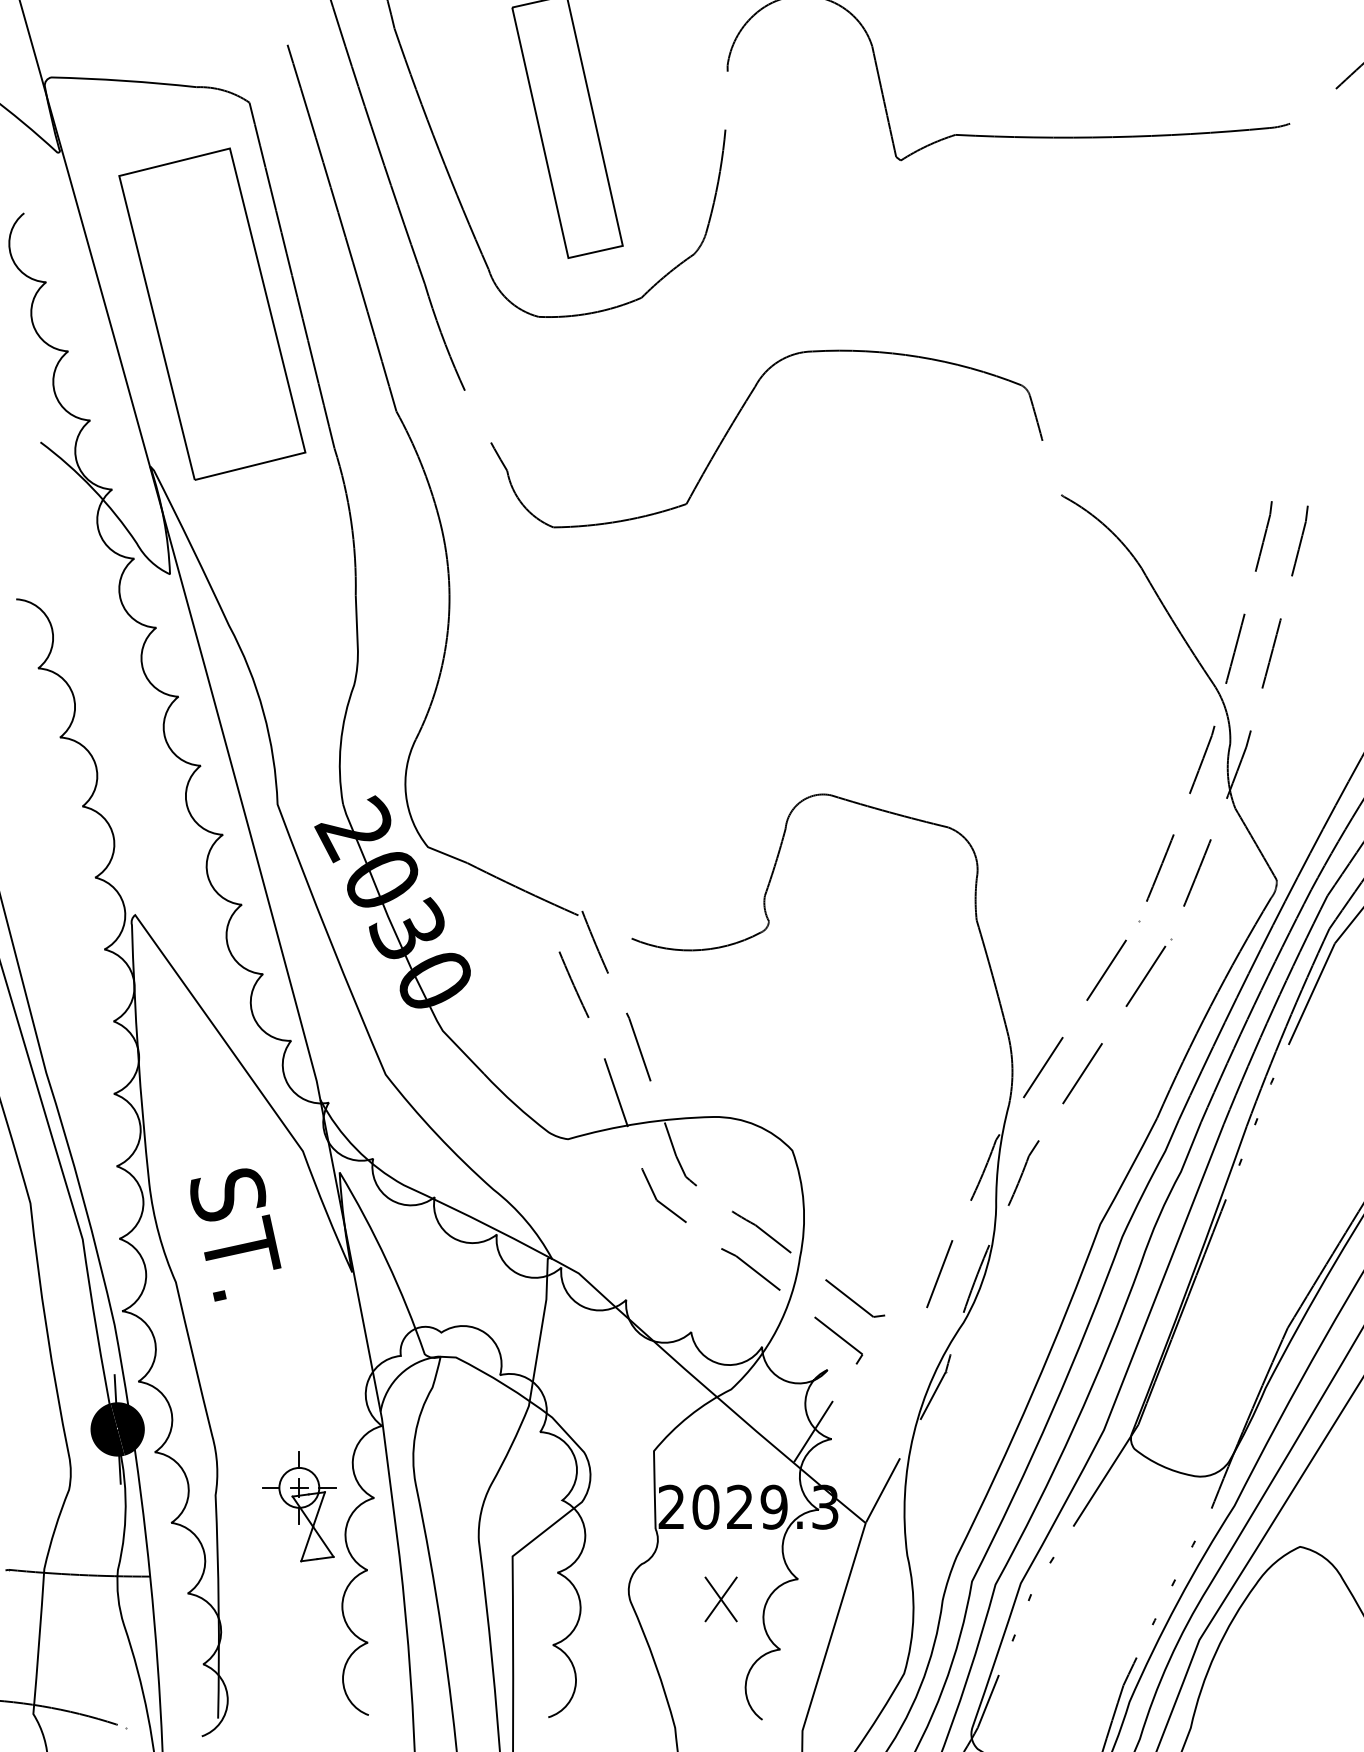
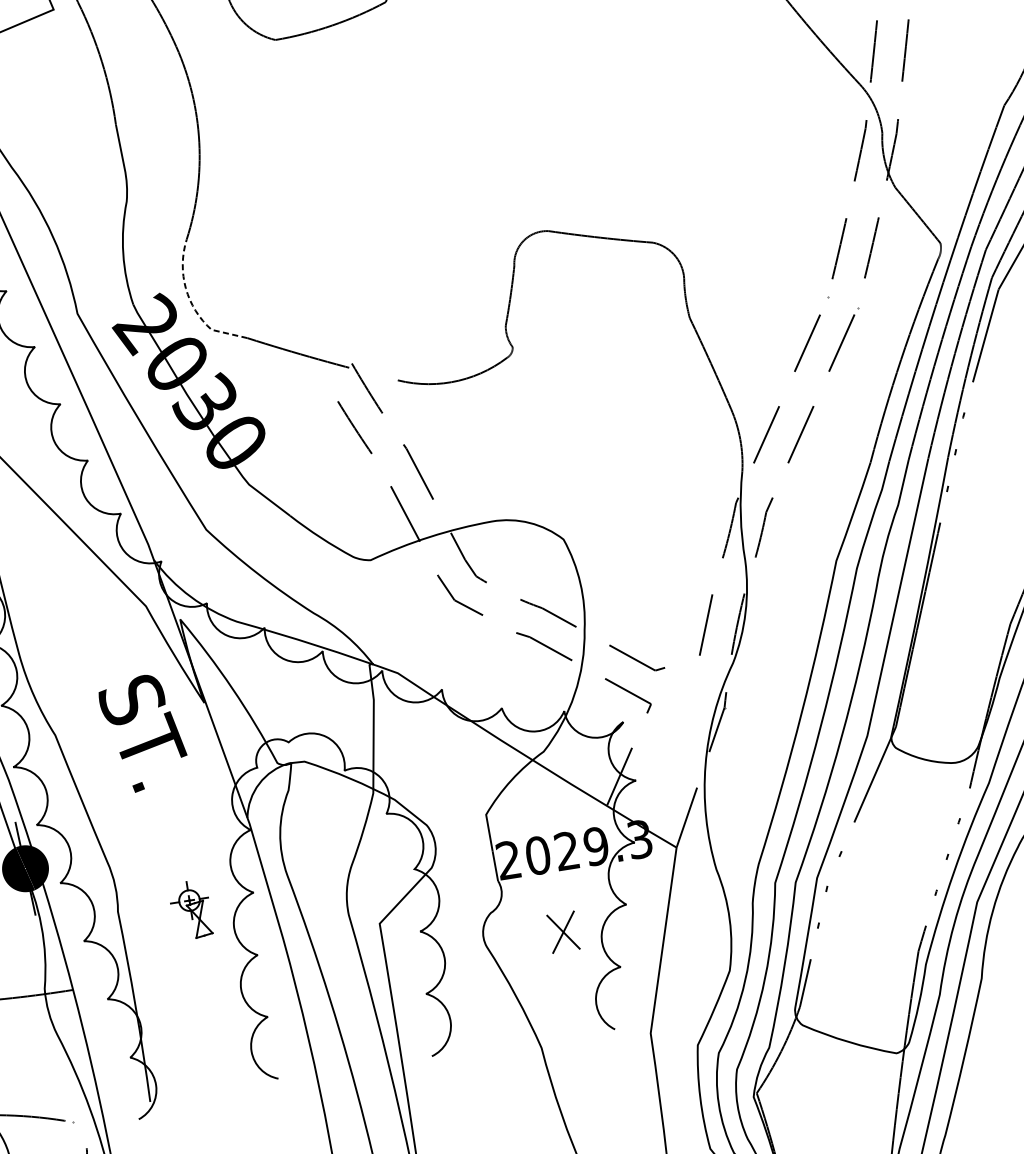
line: (410, 813) -> (192, 303), solid -> dashed
text: (235, 1234) -> (143, 732), moved
part: (299, 1506) -> (191, 909), size x0.6

